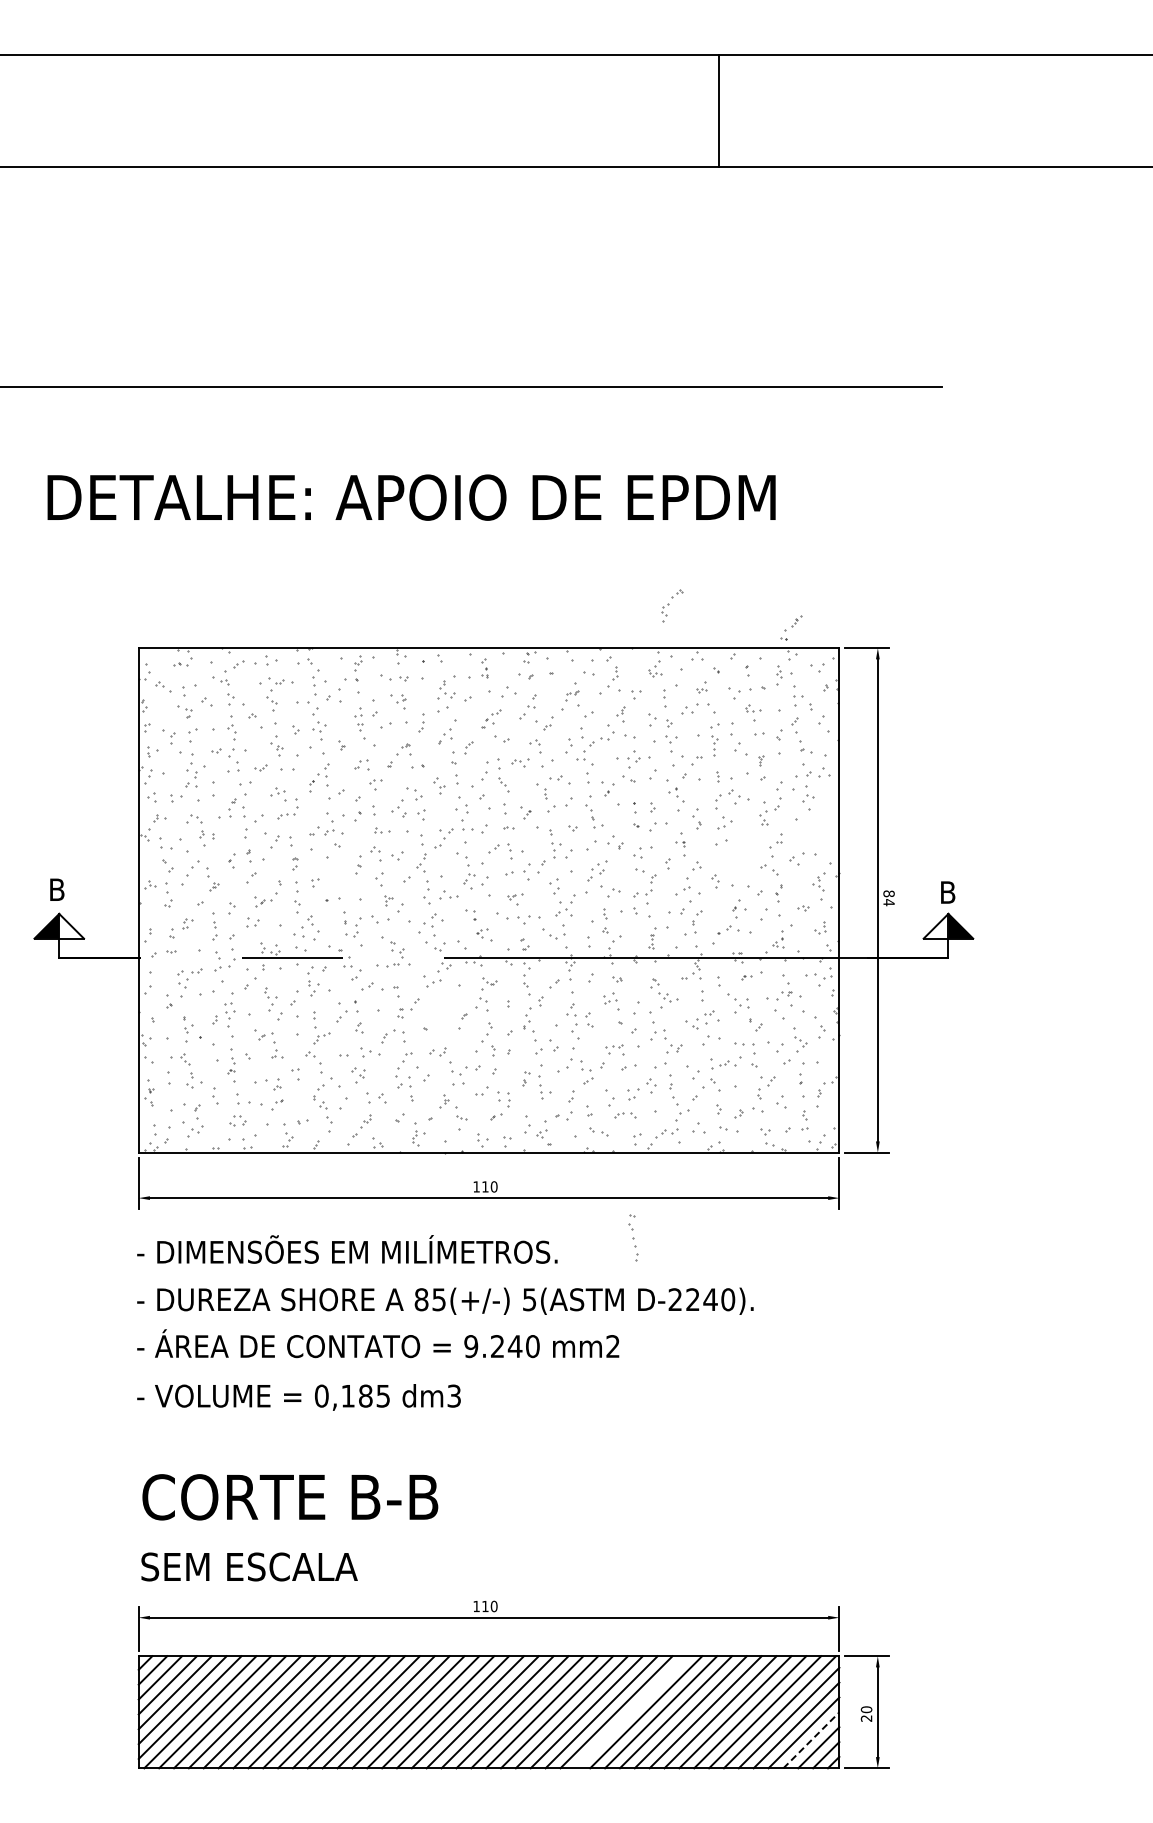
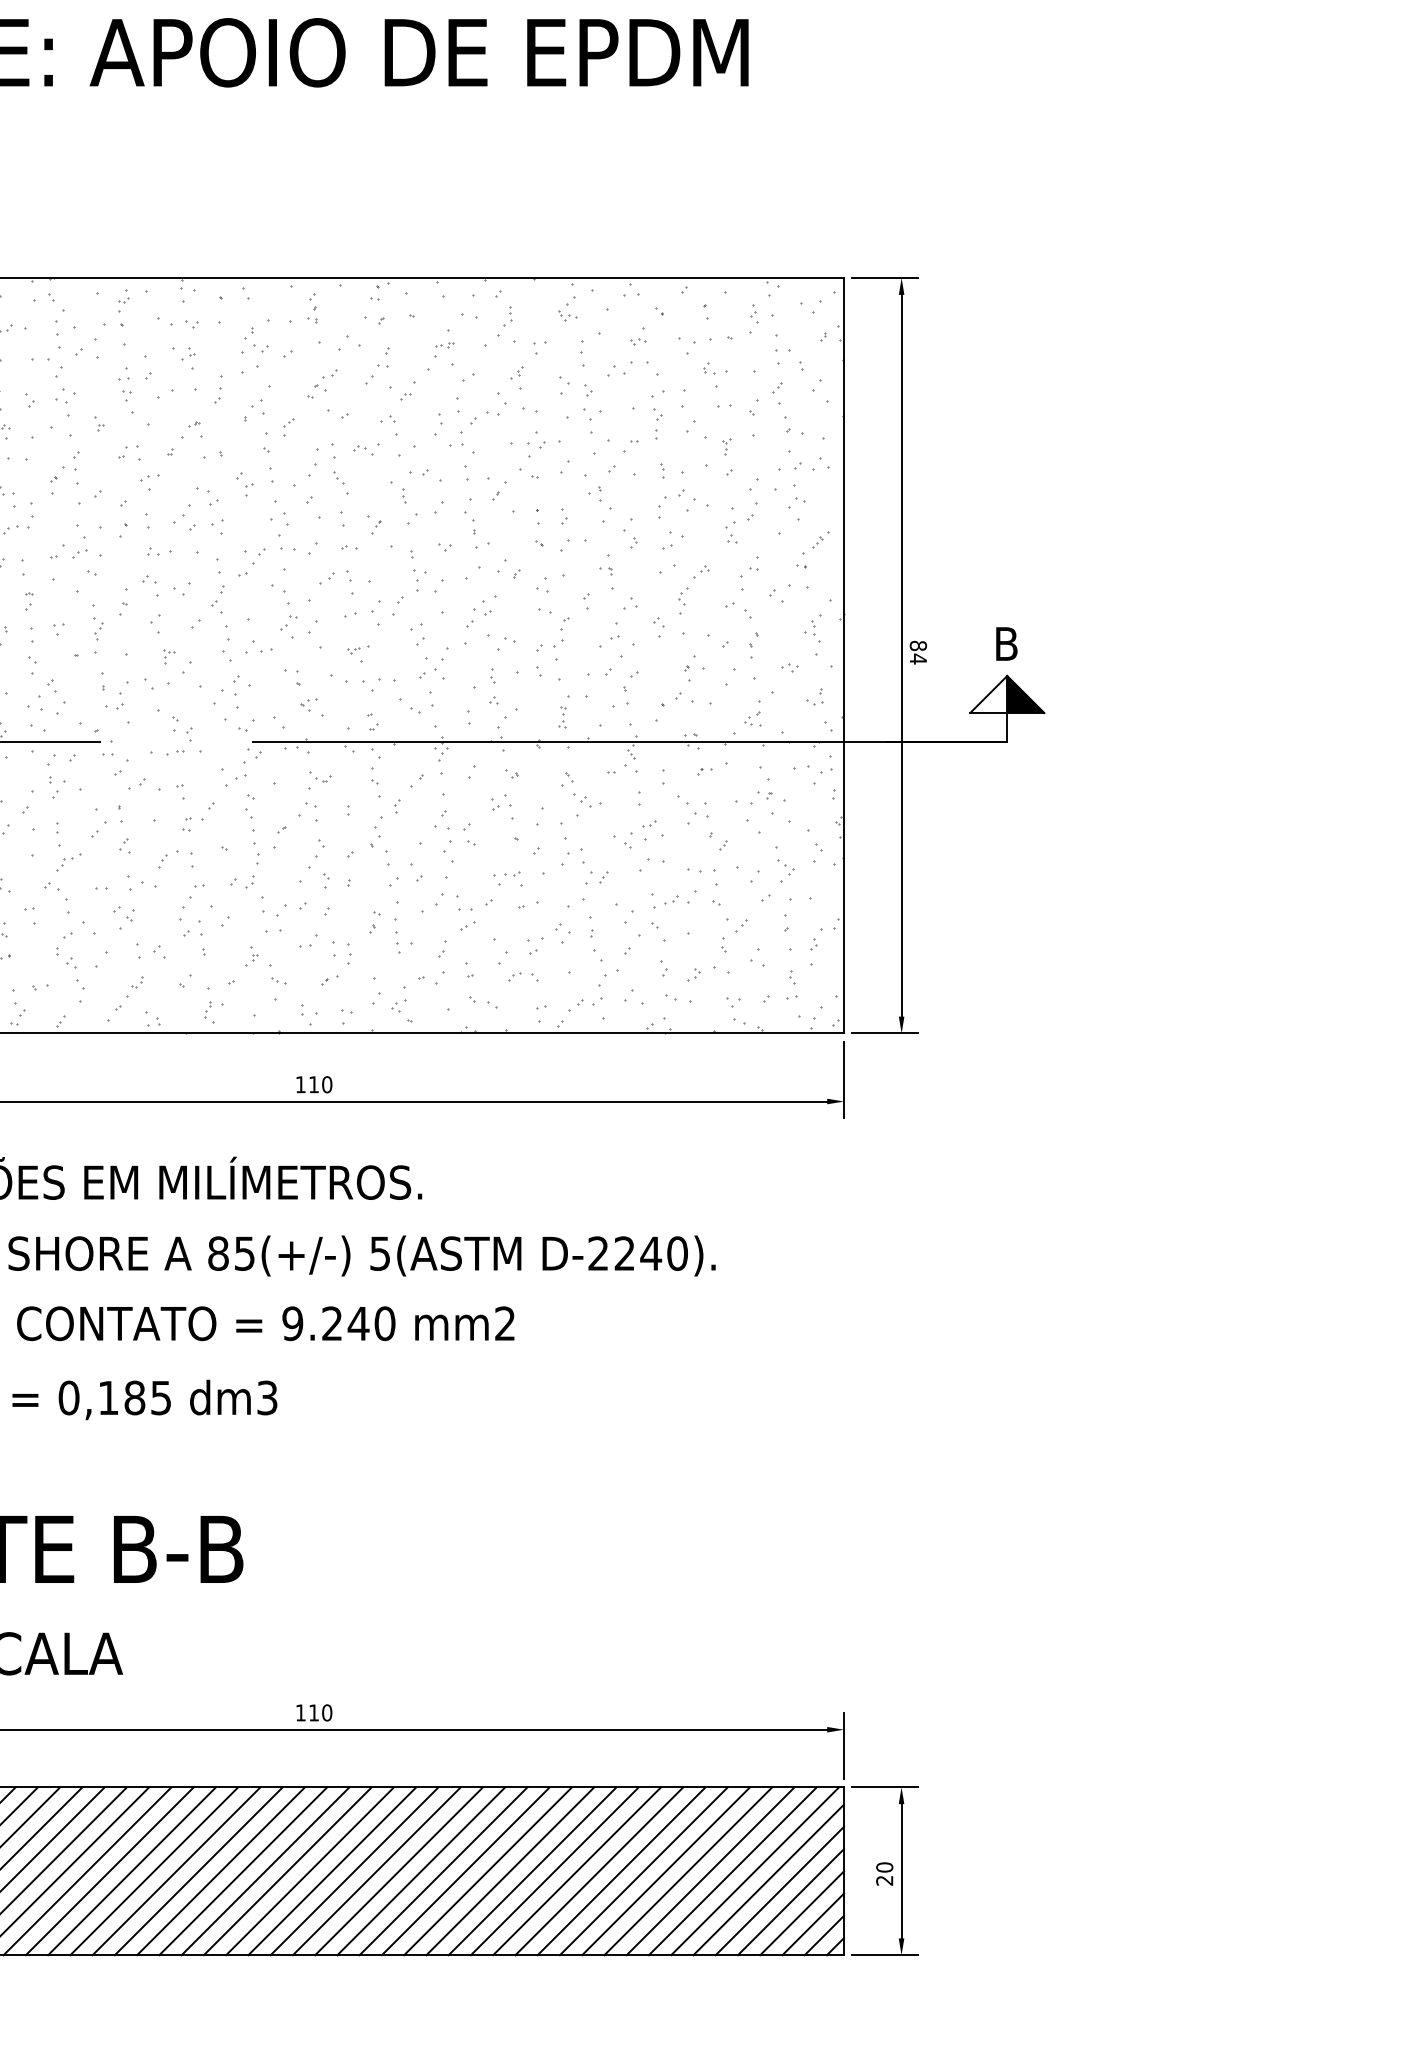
part: (672, 605) -> (694, 590), moved
part: (791, 627) -> (812, 549), moved
part: (341, 877) -> (98, 621), added
part: (633, 1237) -> (252, 829), moved
line: (631, 1712) -> (532, 1871), added
line: (811, 1740) -> (802, 1913), dashed -> solid

